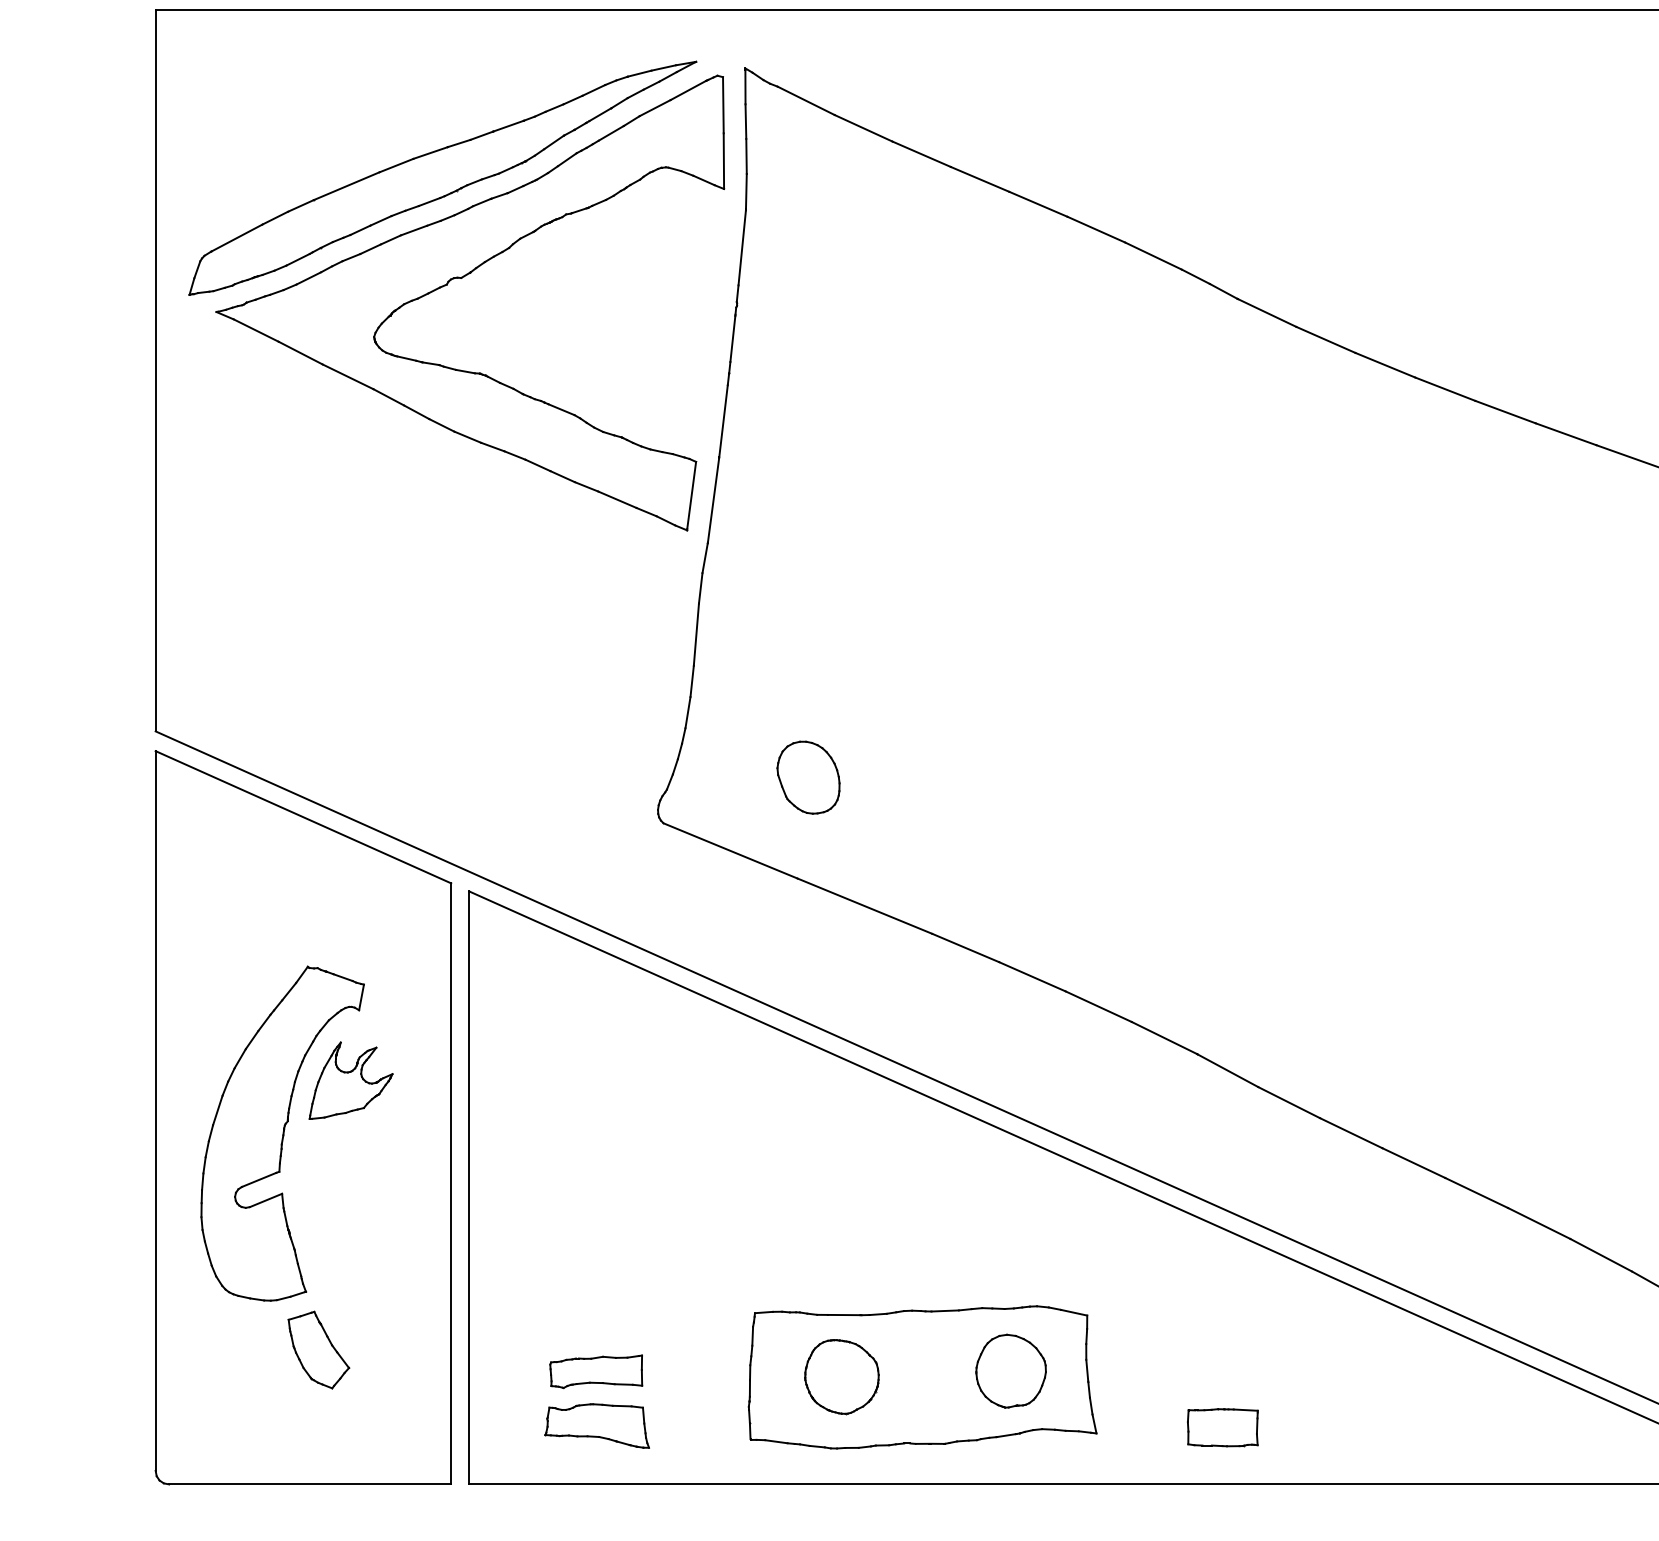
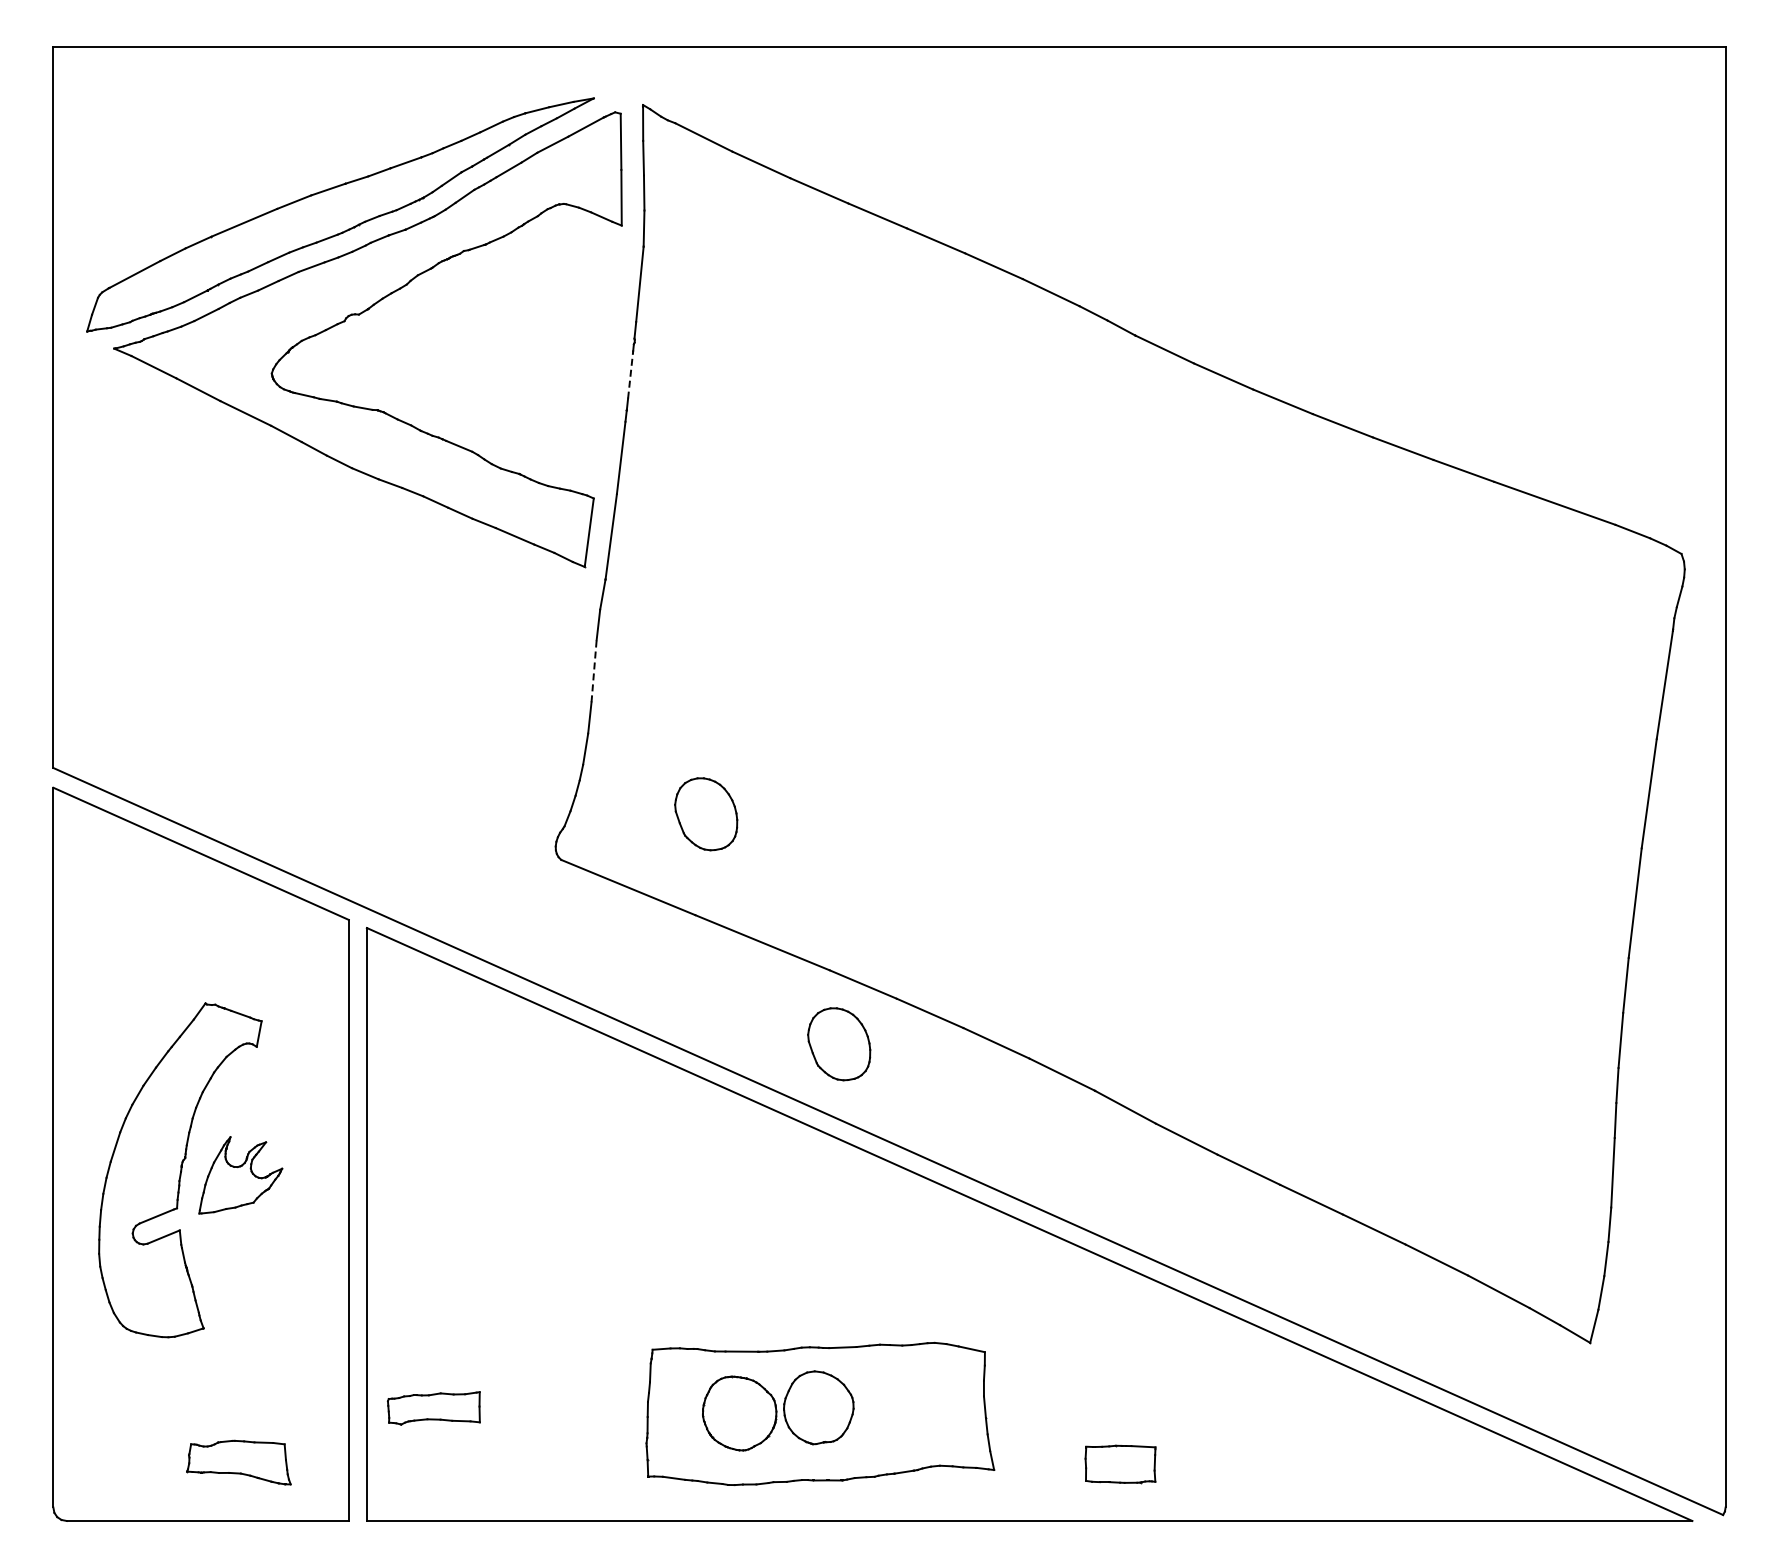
line: (732, 338) -> (630, 375), solid -> dashed
line: (696, 633) -> (594, 670), solid -> dashed
part: (941, 1007) -> (839, 1044), added
part: (350, 1080) -> (240, 1175), moved
part: (318, 1349) -> (216, 1386), removed
part: (1010, 1370) -> (818, 1407), moved
part: (595, 1371) -> (433, 1408), moved
part: (596, 1425) -> (238, 1462), moved

